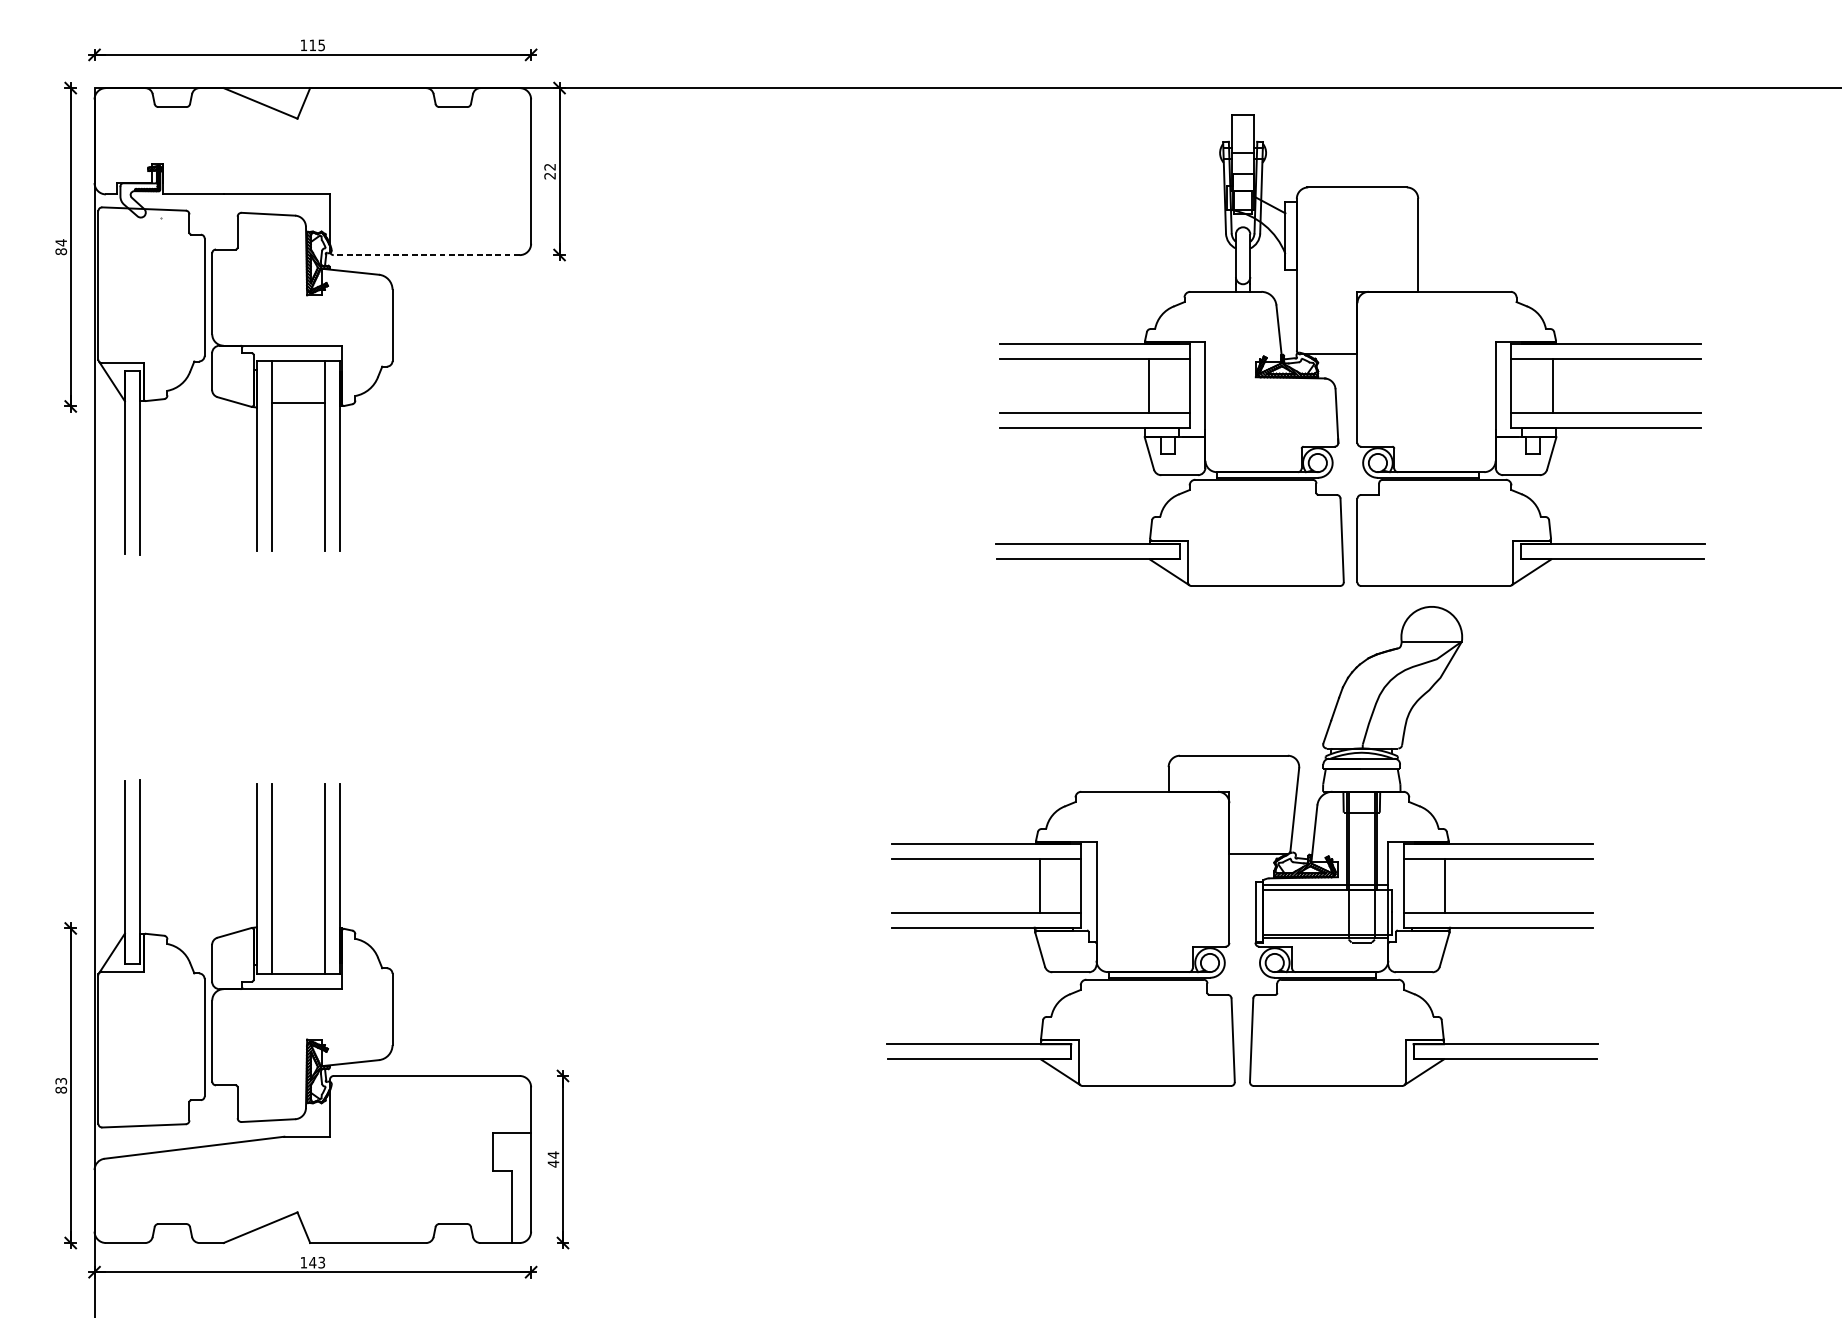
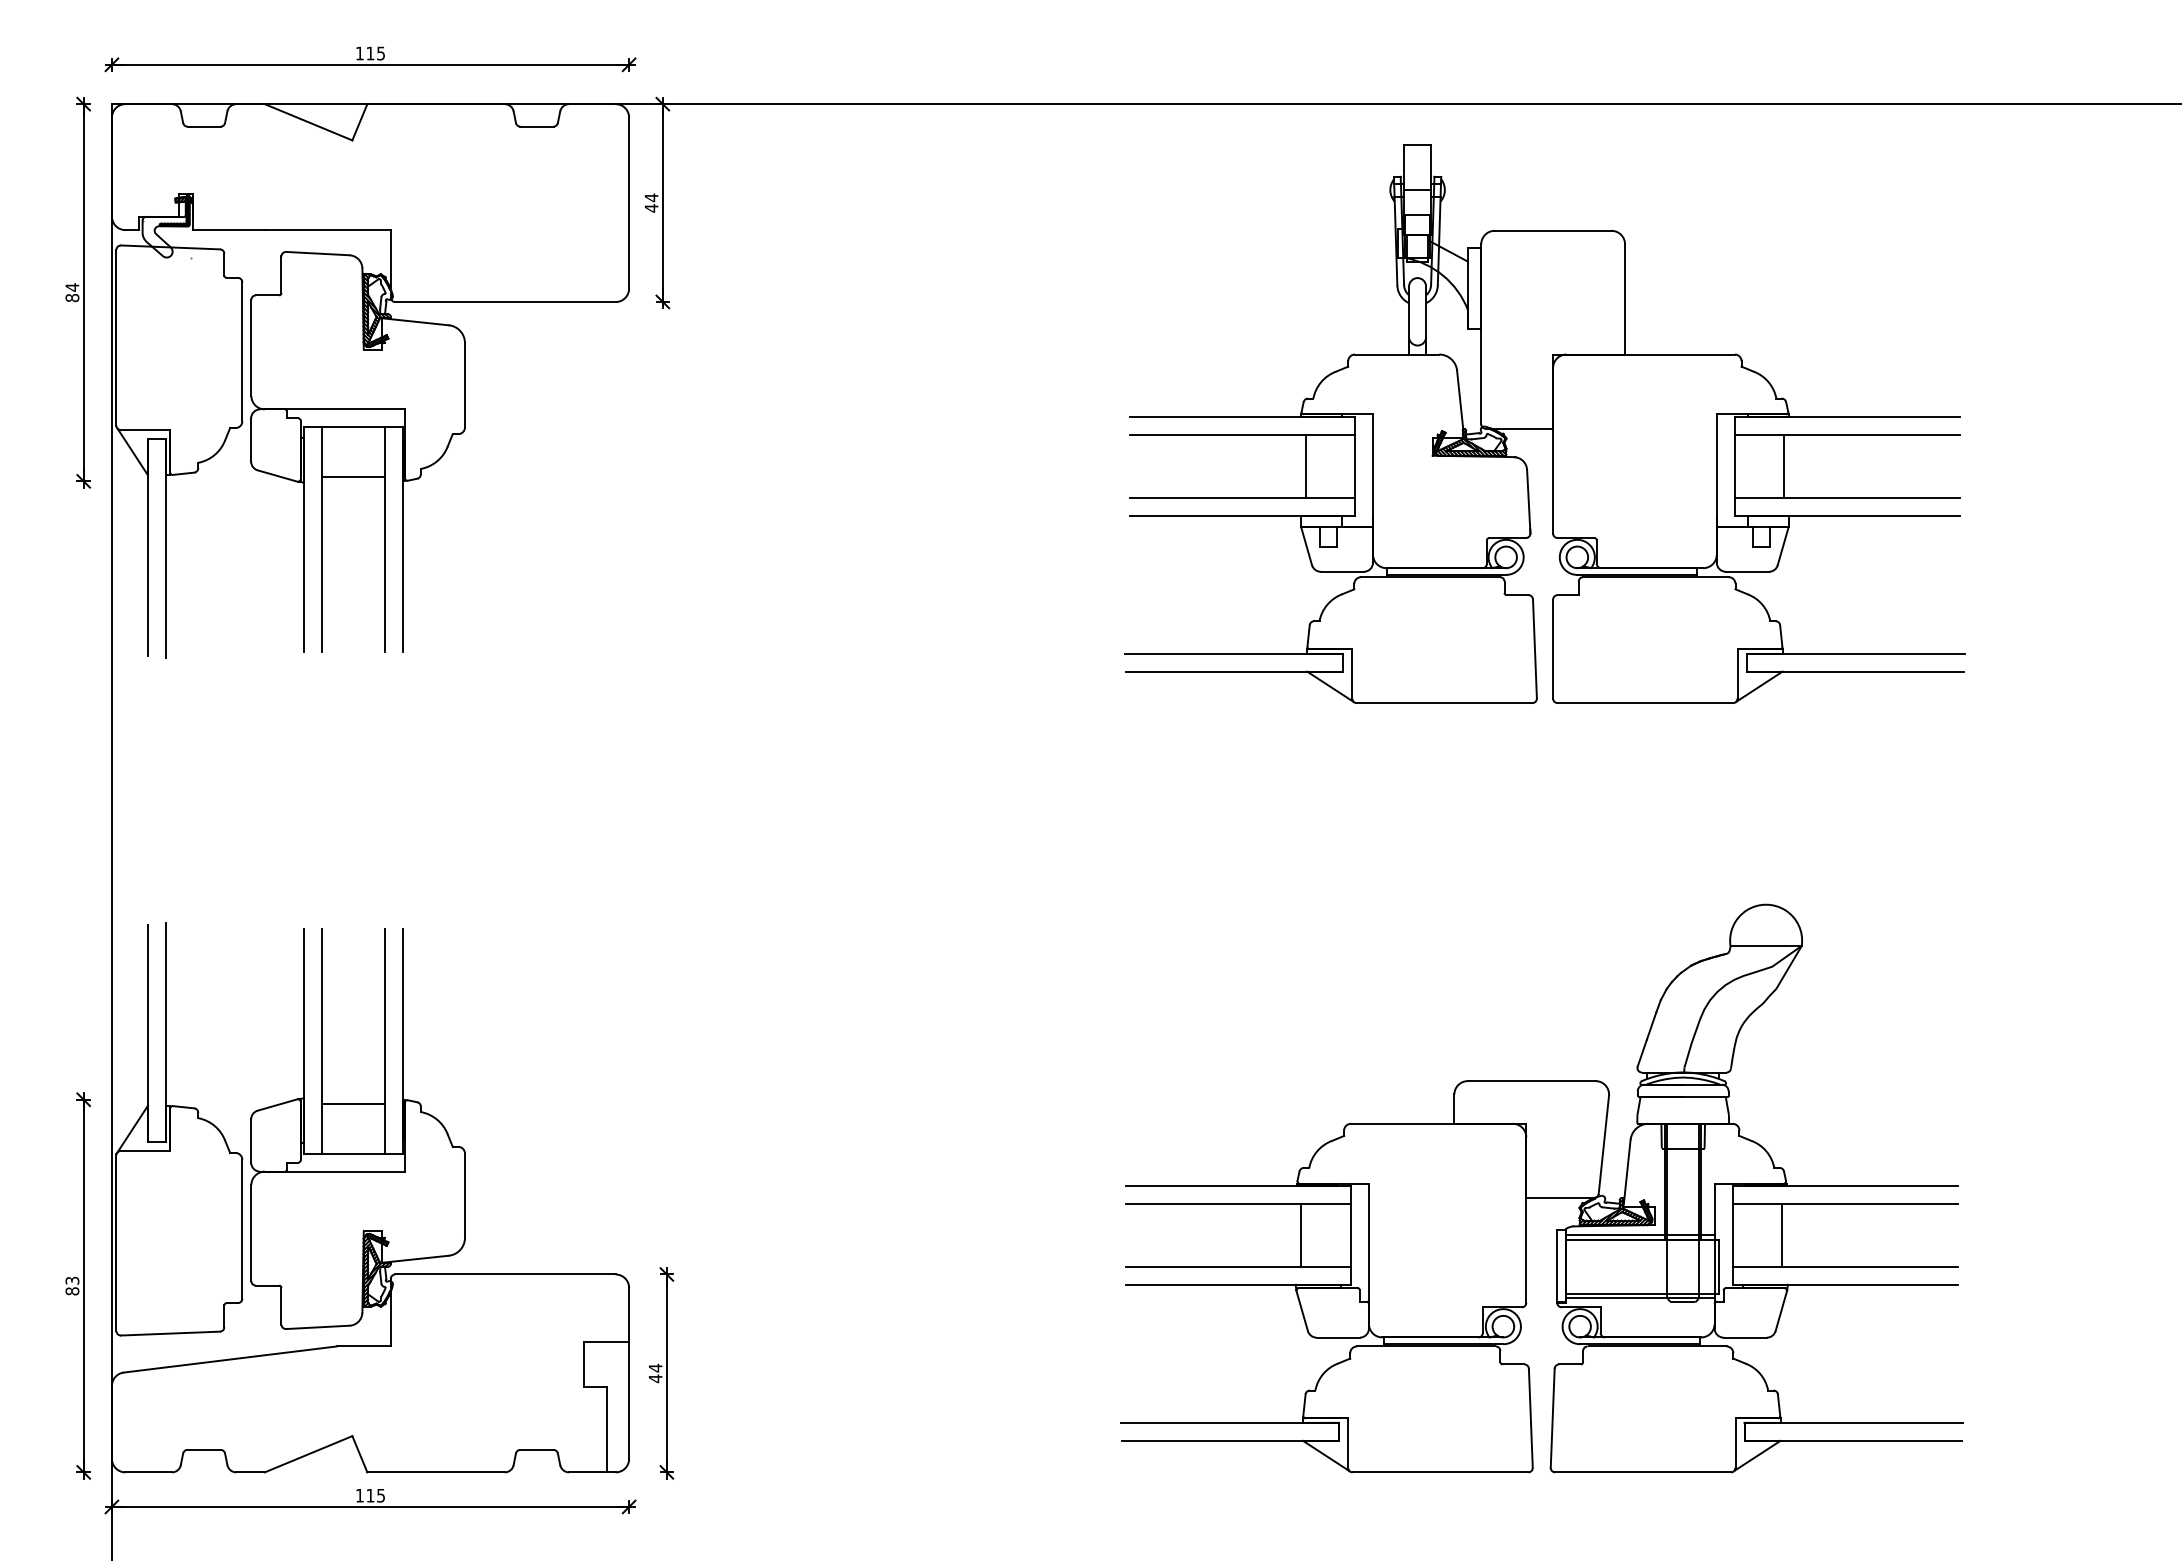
text: (550, 171) -> (651, 202), 22 -> 44
line: (425, 255) -> (504, 302), dashed -> solid
part: (1350, 350) -> (1544, 423), moved
part: (1242, 846) -> (1541, 1188), moved
line: (297, 932) -> (352, 1104), added
text: (317, 1262) -> (375, 1495), 143 -> 115

